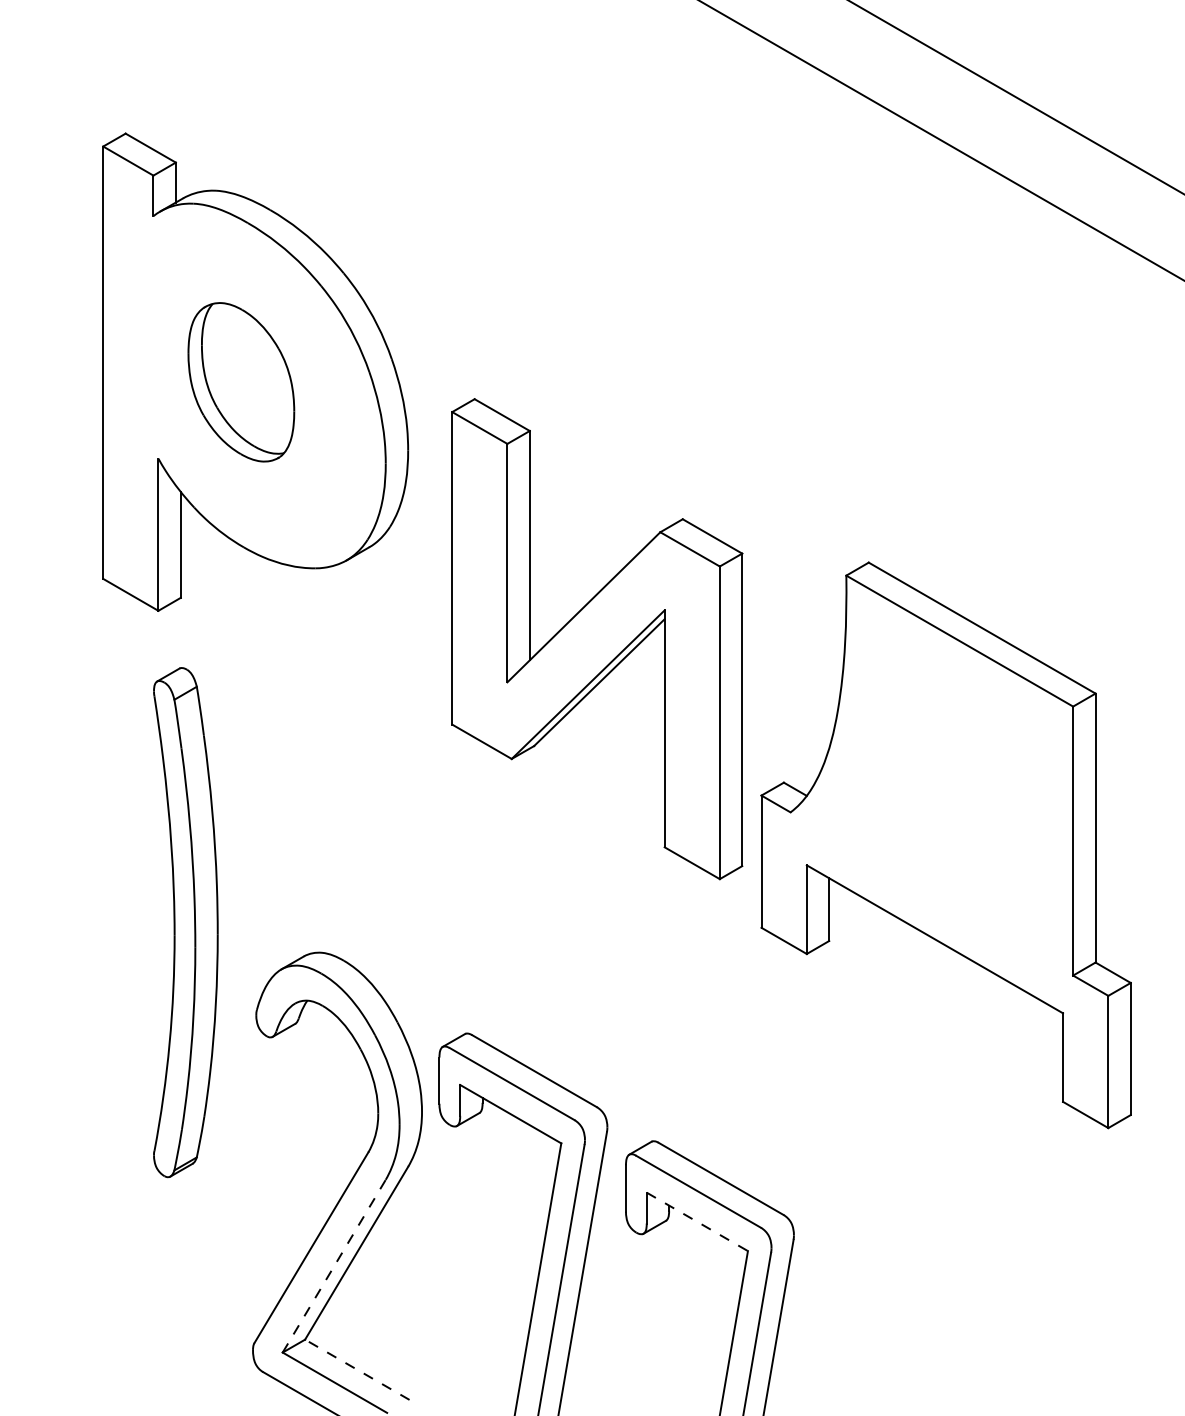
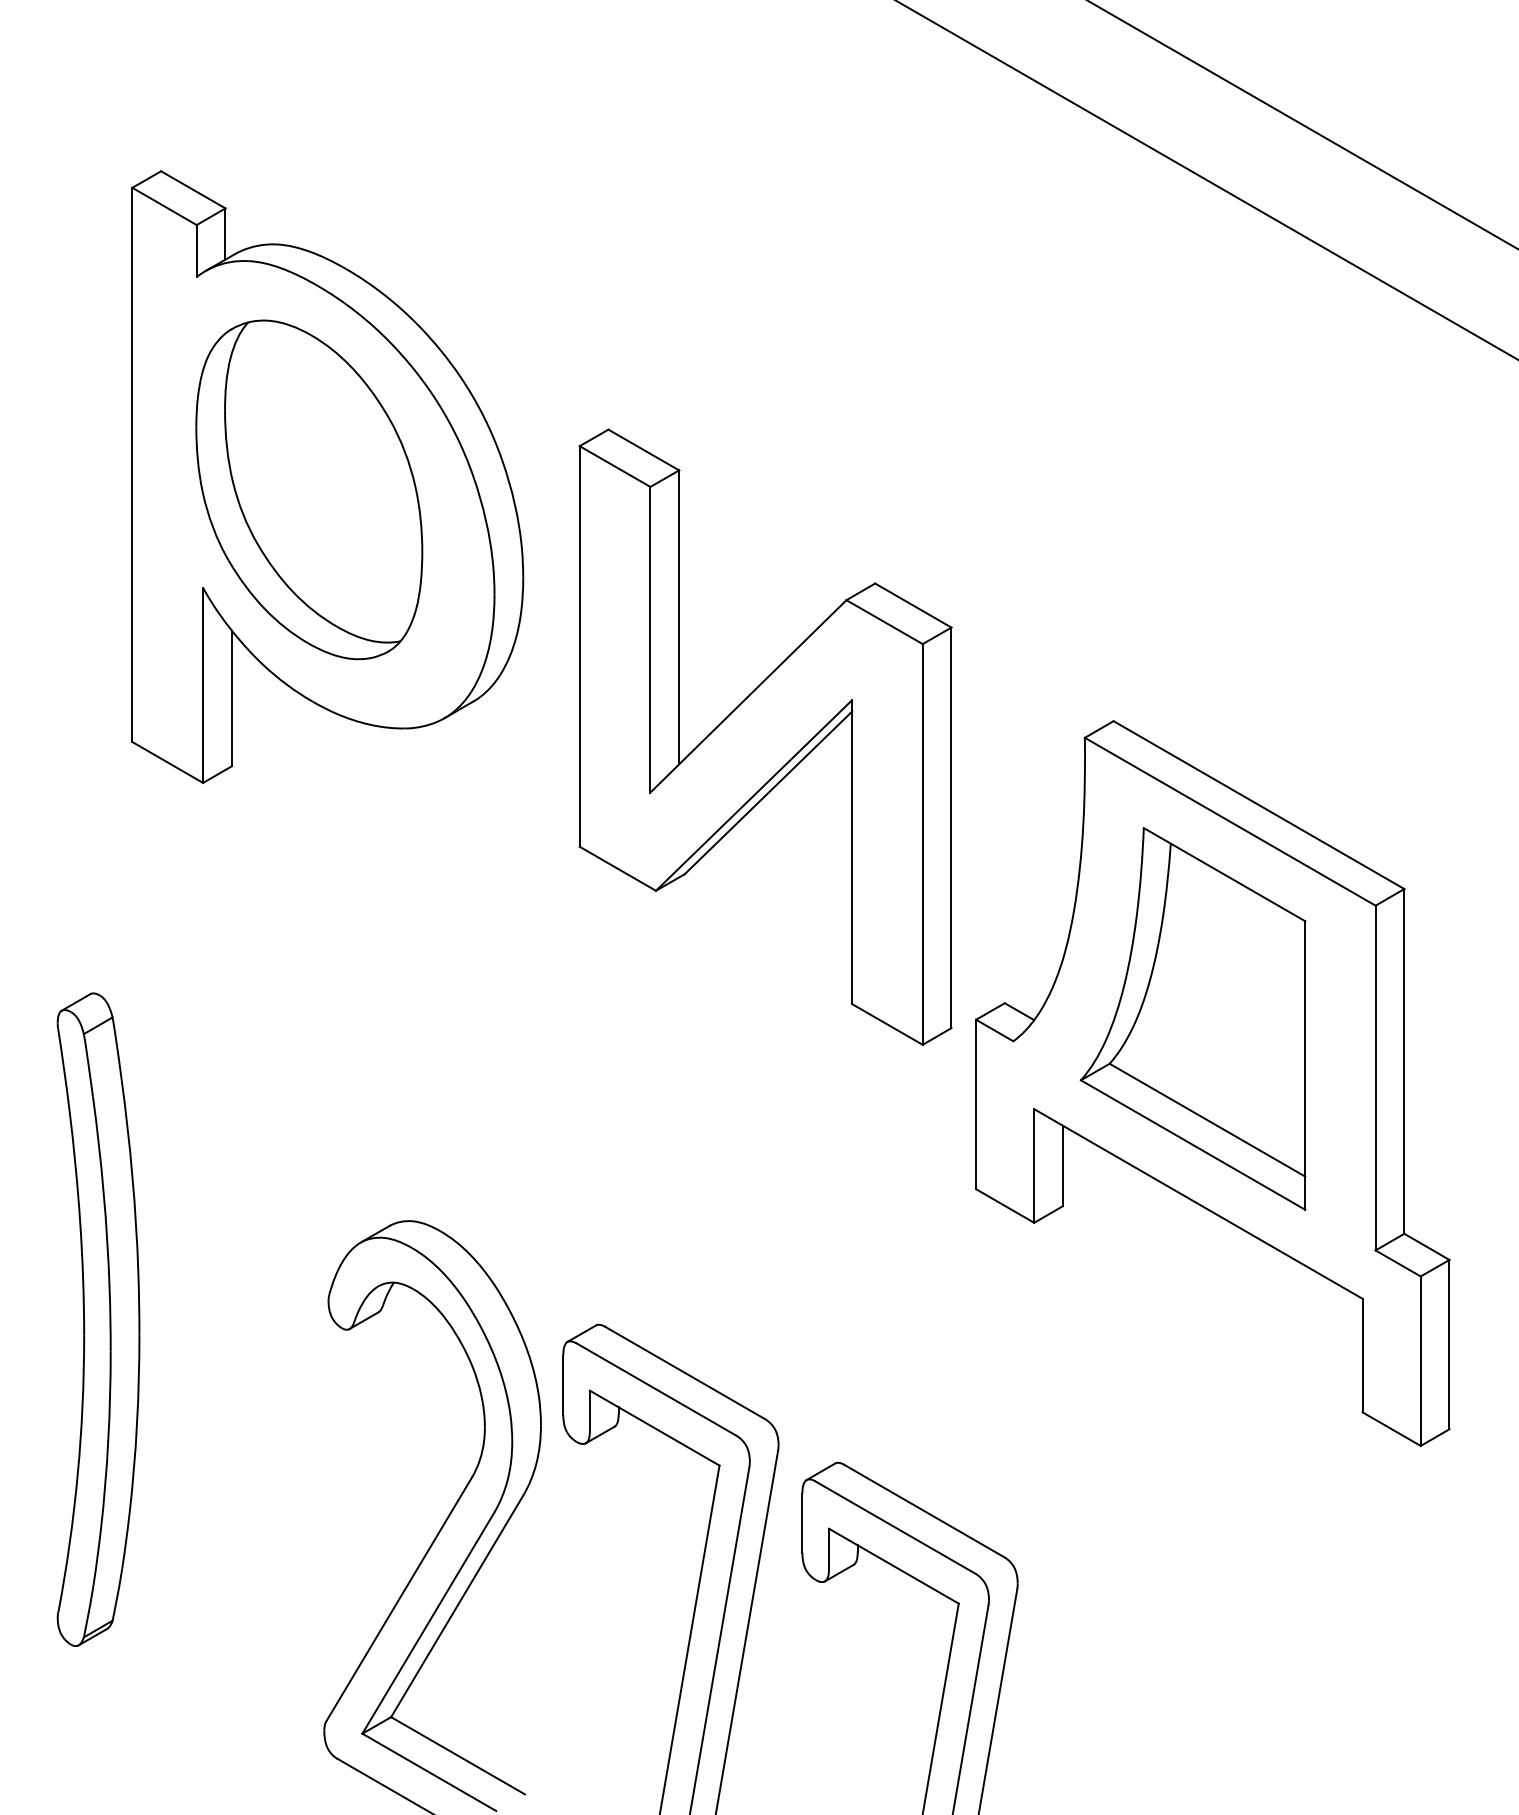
part: (241, 382) -> (309, 490), size x1.67
part: (597, 639) -> (765, 737), moved
part: (930, 794) -> (1192, 1018), added
part: (185, 922) -> (98, 1319), moved
line: (697, 1222) -> (894, 1566), dashed -> solid
line: (334, 1266) -> (428, 1623), dashed -> solid
line: (356, 1369) -> (456, 1755), dashed -> solid

